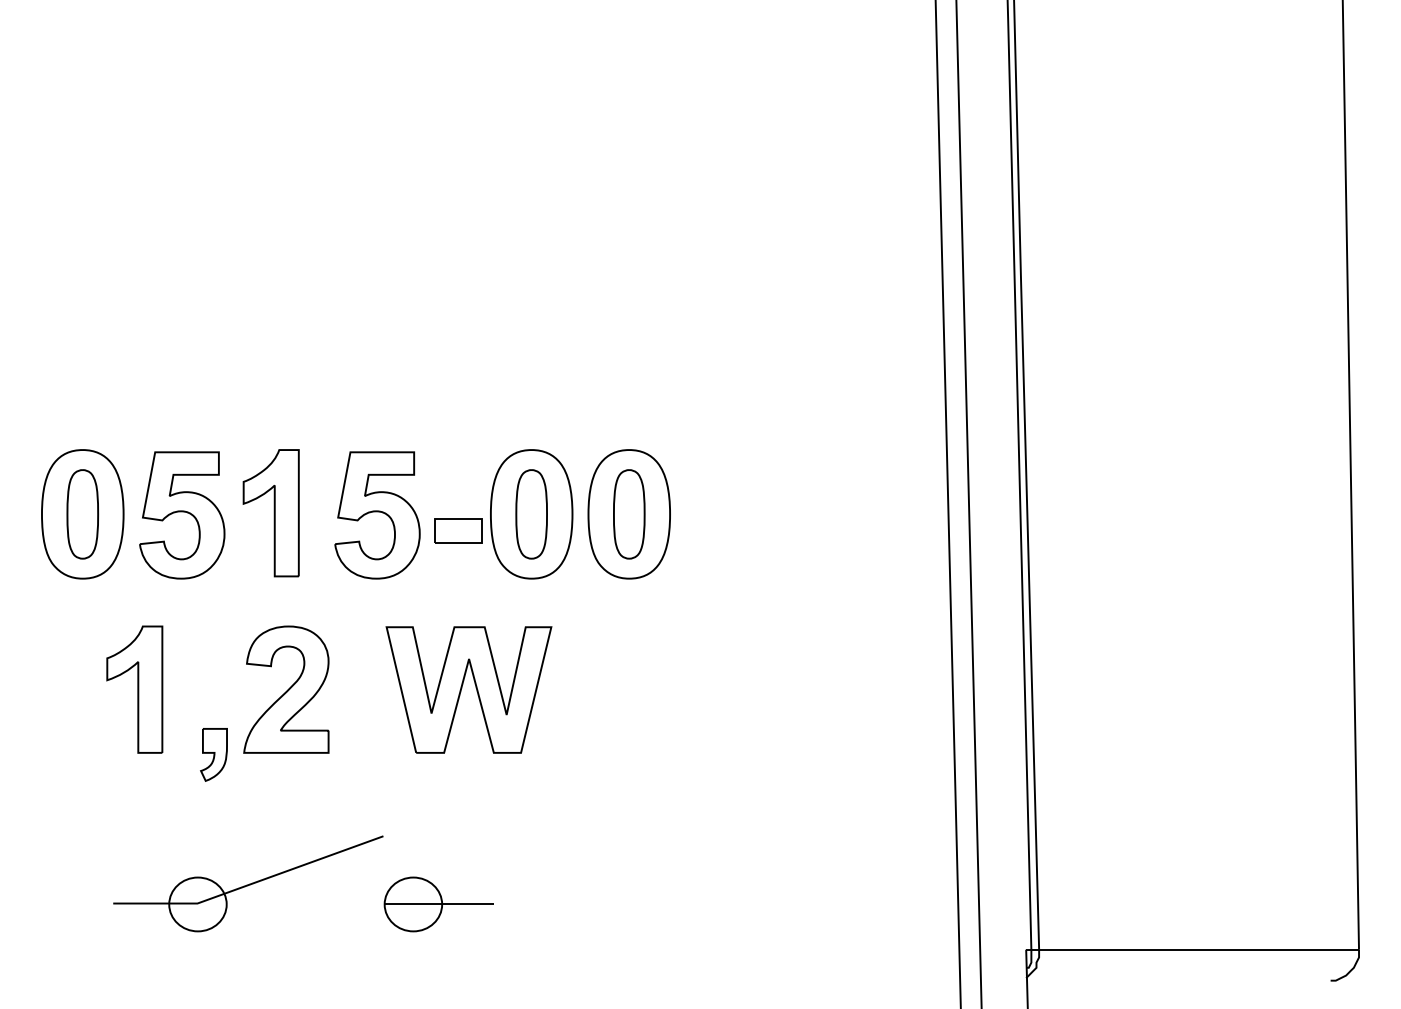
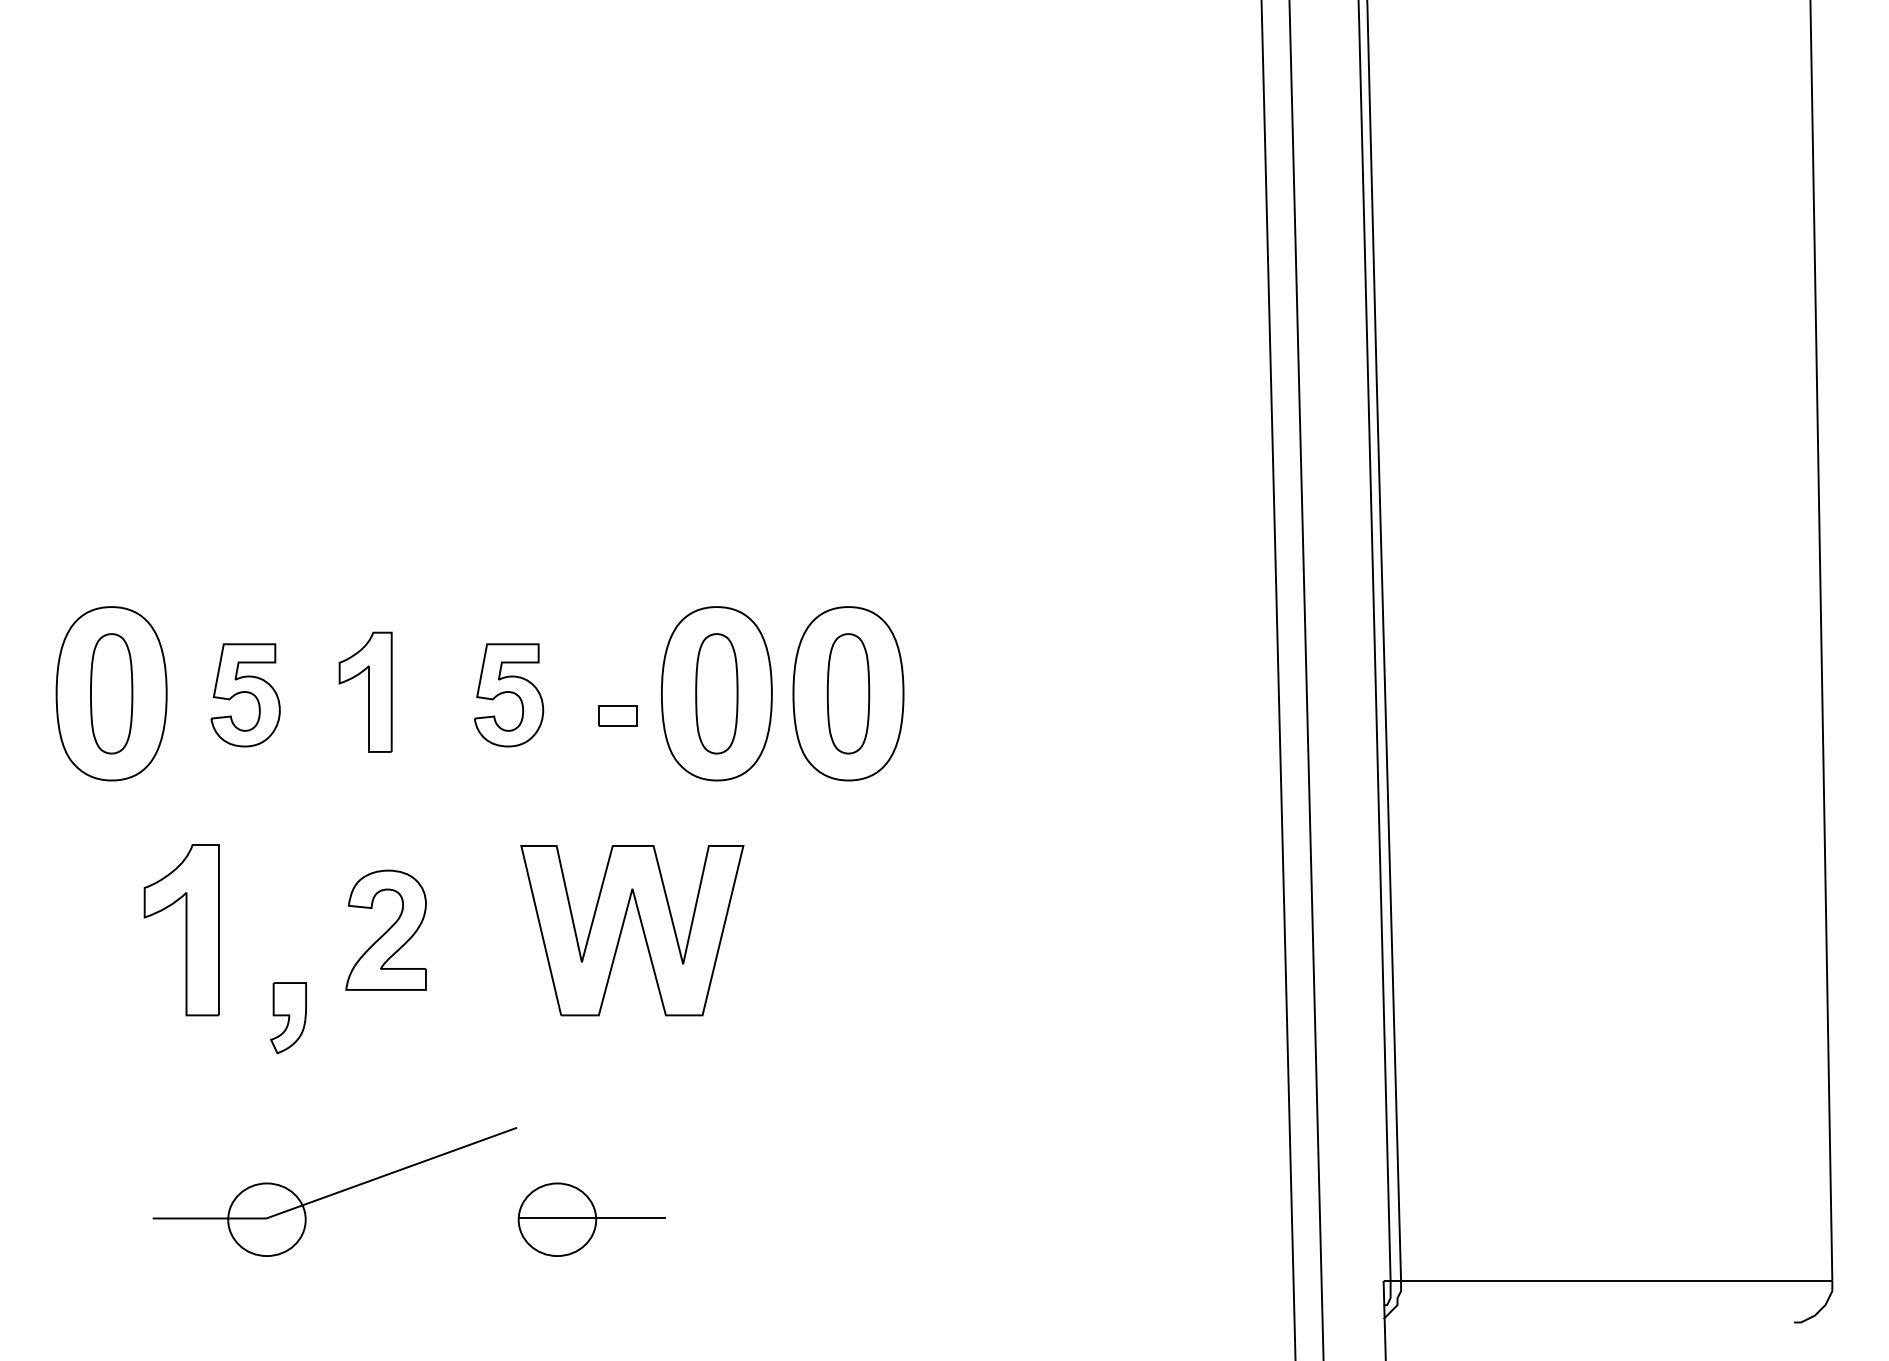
part: (271, 513) -> (365, 692), size x0.7
part: (182, 515) -> (245, 695), size x0.6
part: (377, 515) -> (508, 695), size x0.6
part: (457, 530) -> (617, 715), size x0.6
part: (285, 689) -> (385, 930), size x0.7

